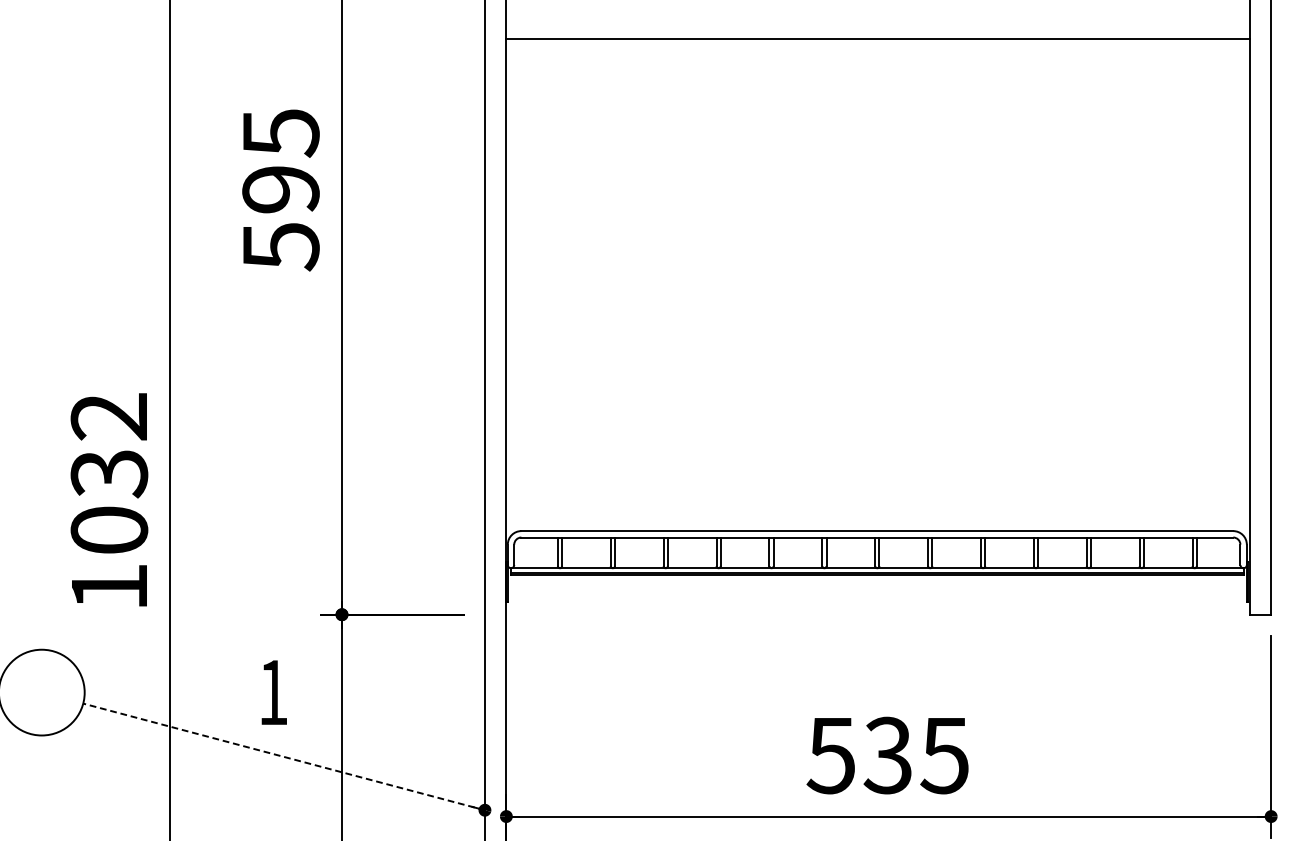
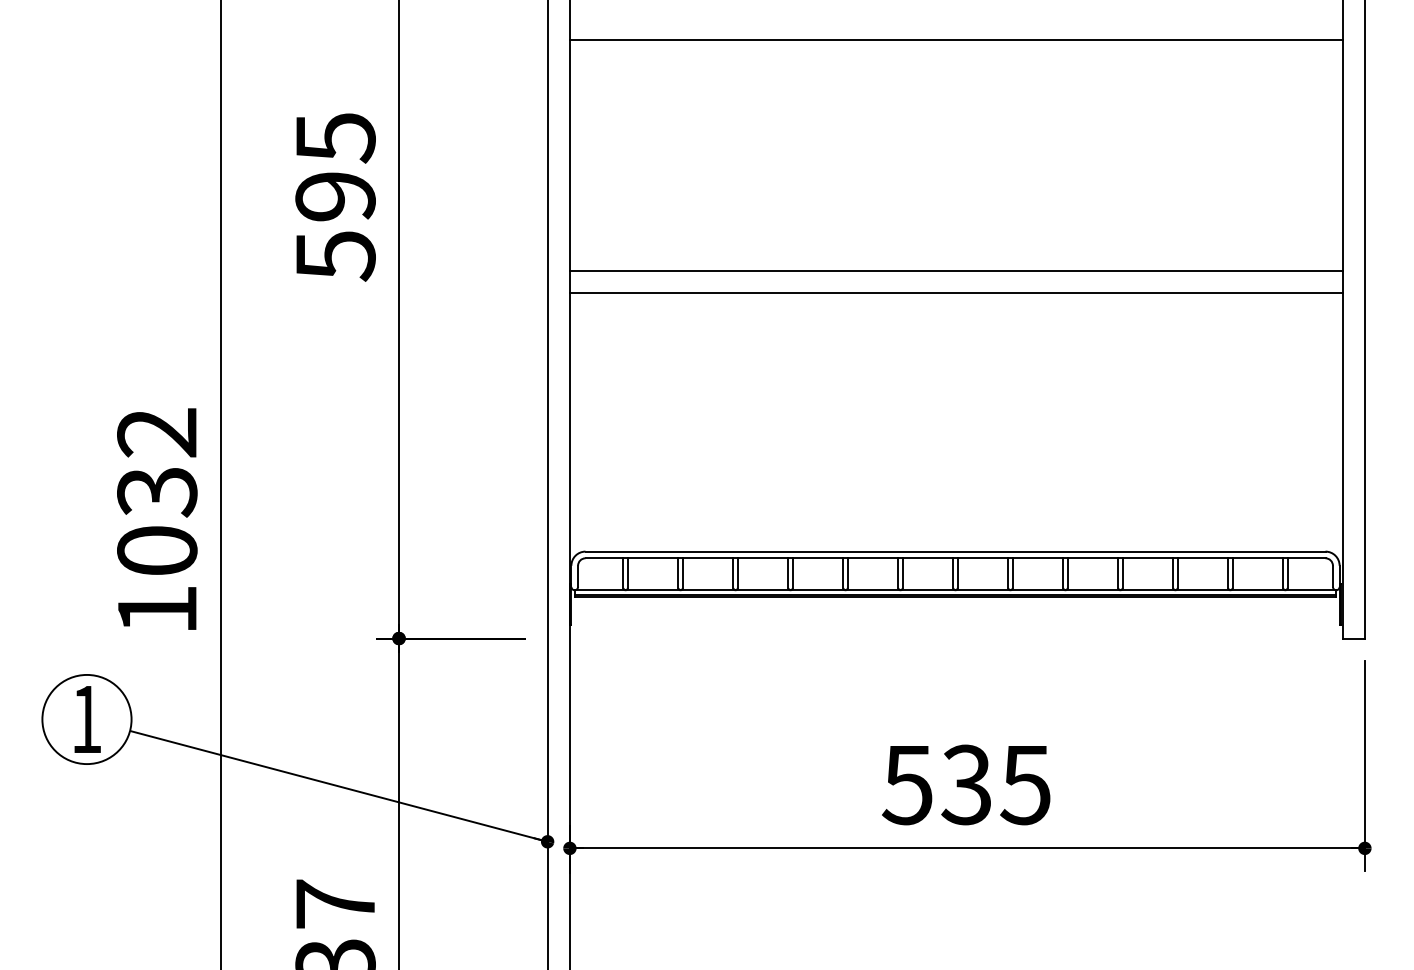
line: (877, 260) -> (955, 270), added
line: (877, 282) -> (955, 293), added
text: (274, 692) -> (87, 719), moved
line: (283, 757) -> (338, 786), dashed -> solid

